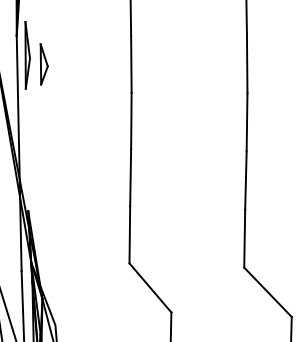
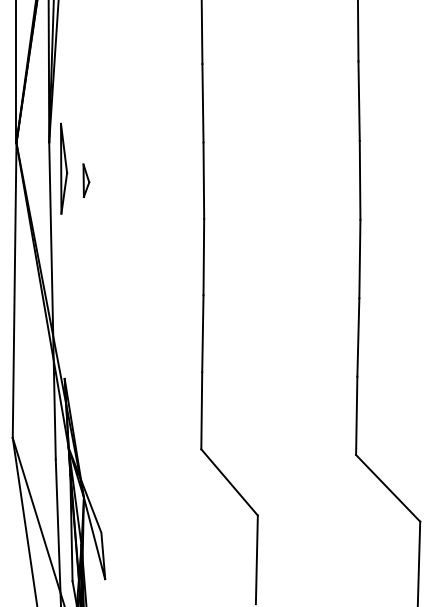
part: (44, 64) -> (86, 180), size x0.6

